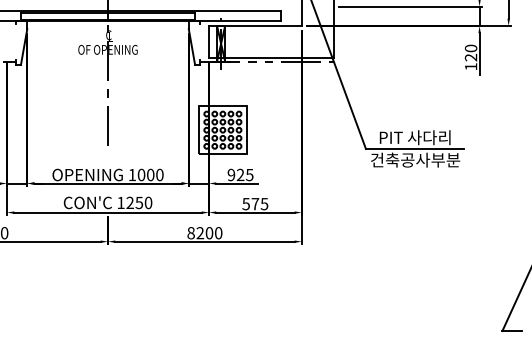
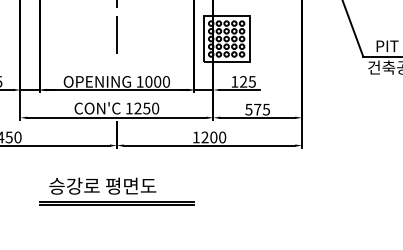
text: (231, 174) -> (234, 81), 925 -> 125
text: (190, 233) -> (195, 137), 8200 -> 1200
part: (107, 289) -> (116, 191), added

